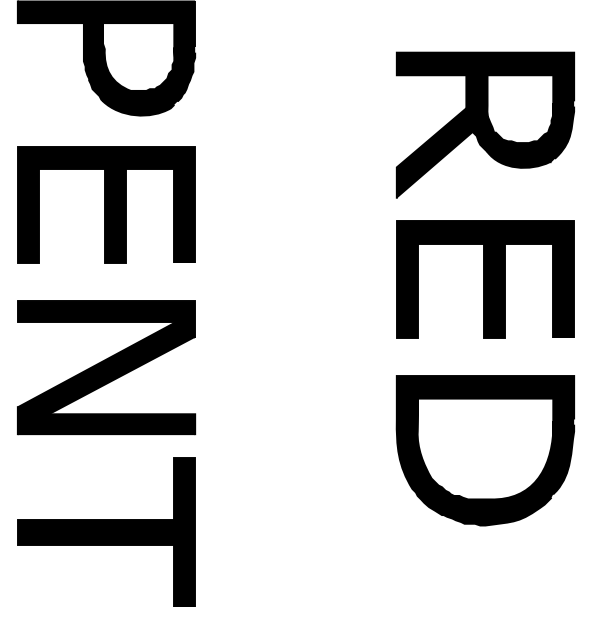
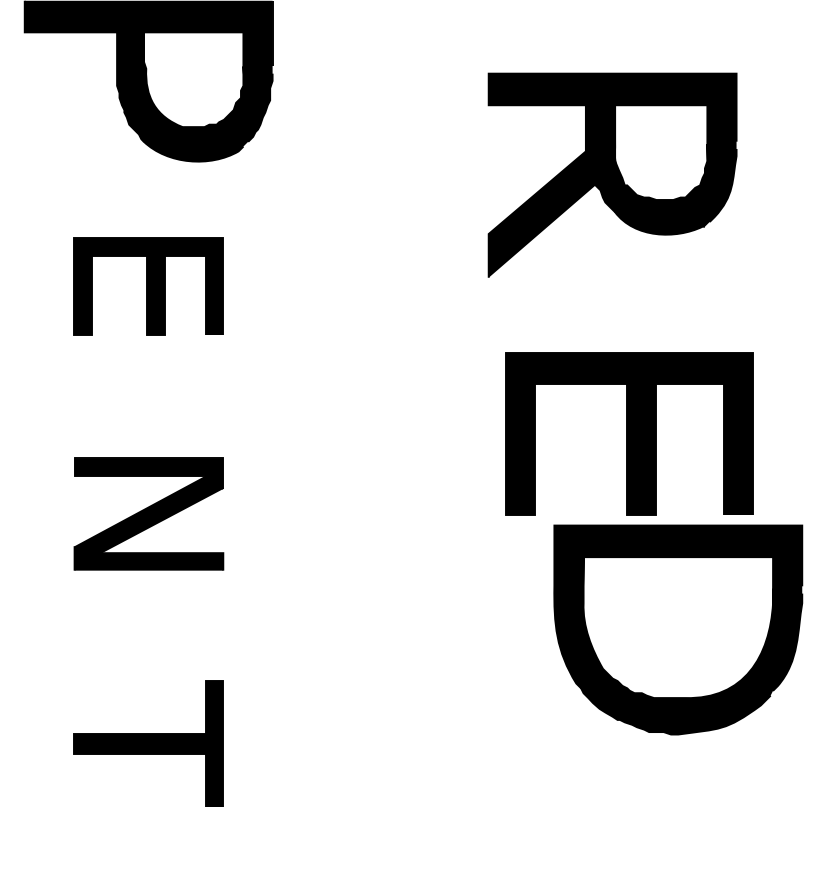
part: (484, 124) -> (611, 174), moved
part: (106, 204) -> (148, 285), size x0.6
part: (485, 279) -> (629, 434), moved
part: (106, 367) -> (148, 513), size x0.6
part: (106, 531) -> (148, 742), size x0.6

